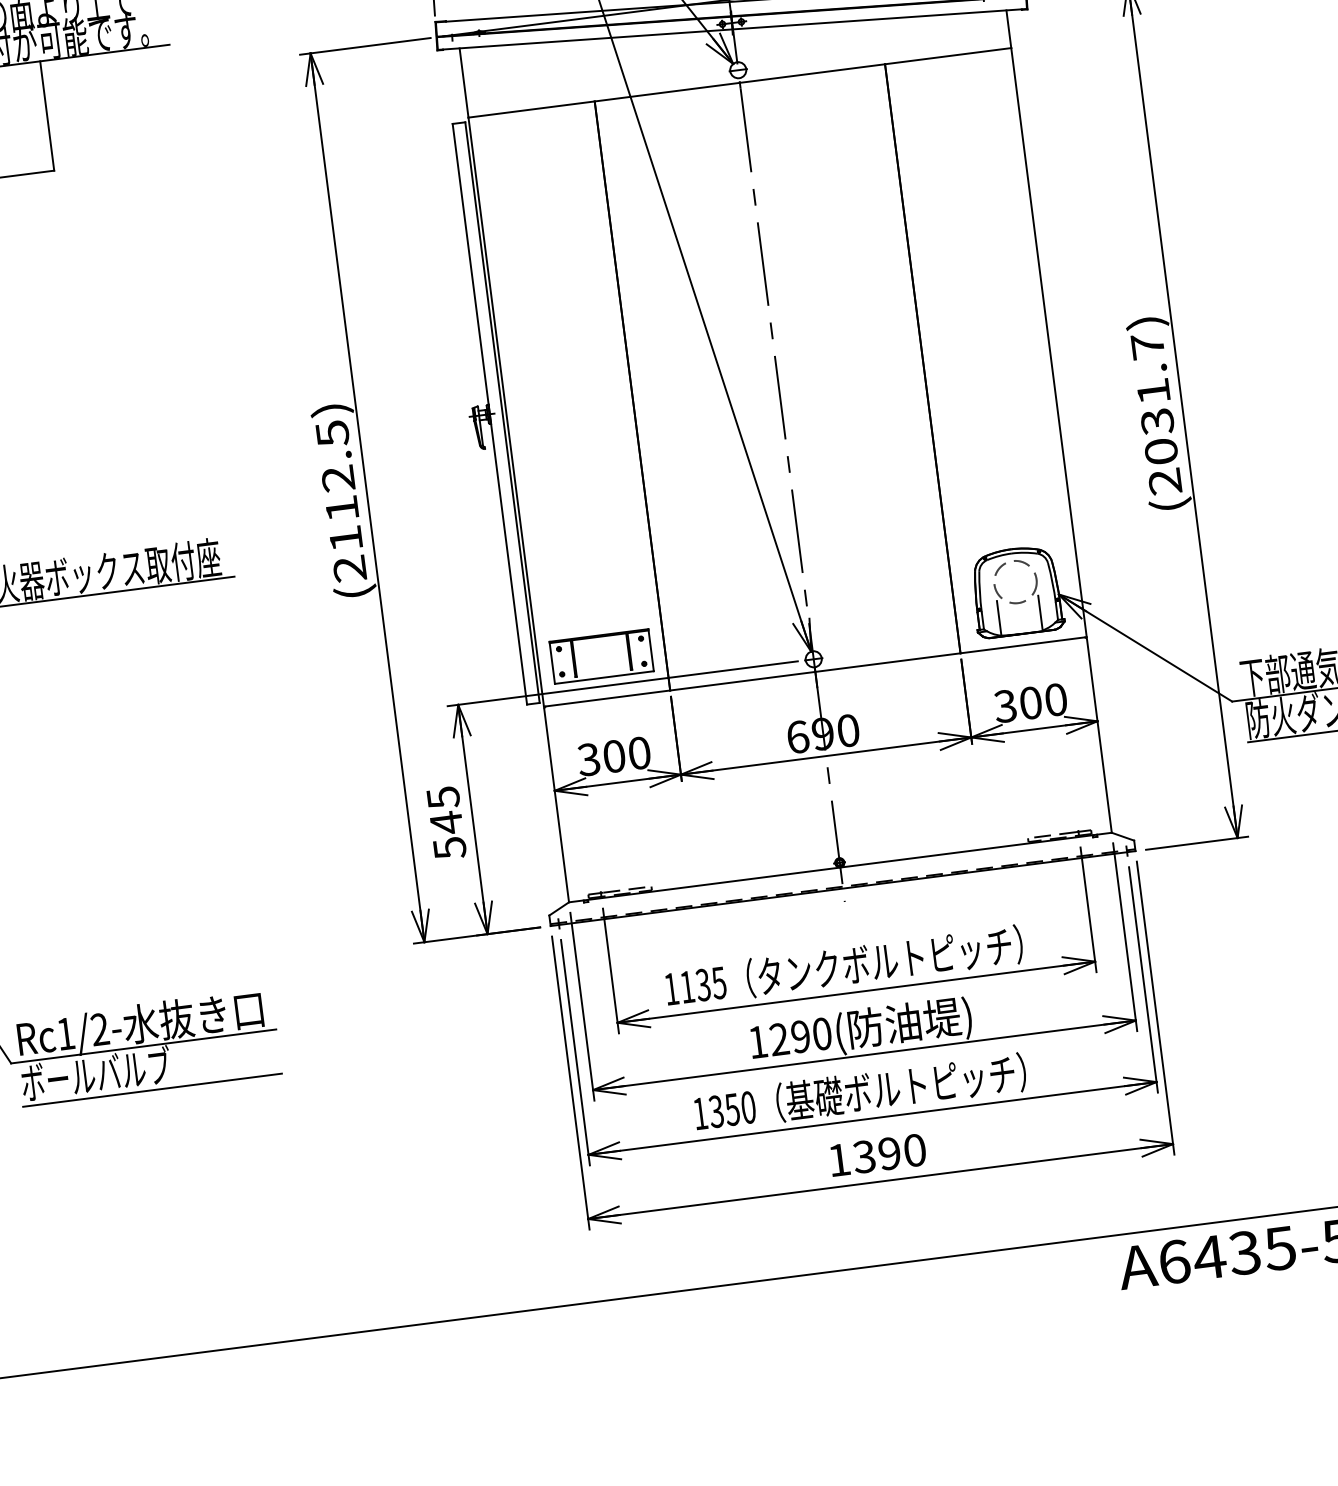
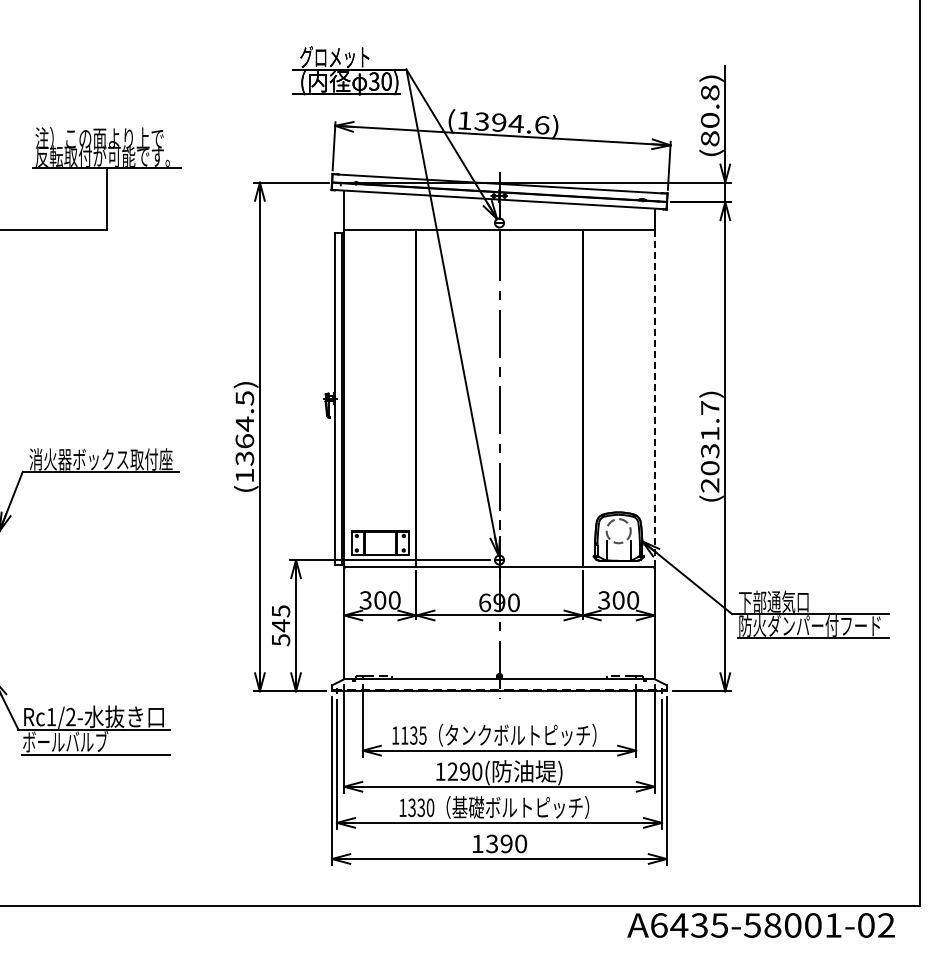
line: (1048, 342) -> (654, 398), solid -> dashed
text: (343, 523) -> (244, 449), (2112.5) -> (1364.5)
text: (731, 1109) -> (420, 807), 1350 -> 1330

